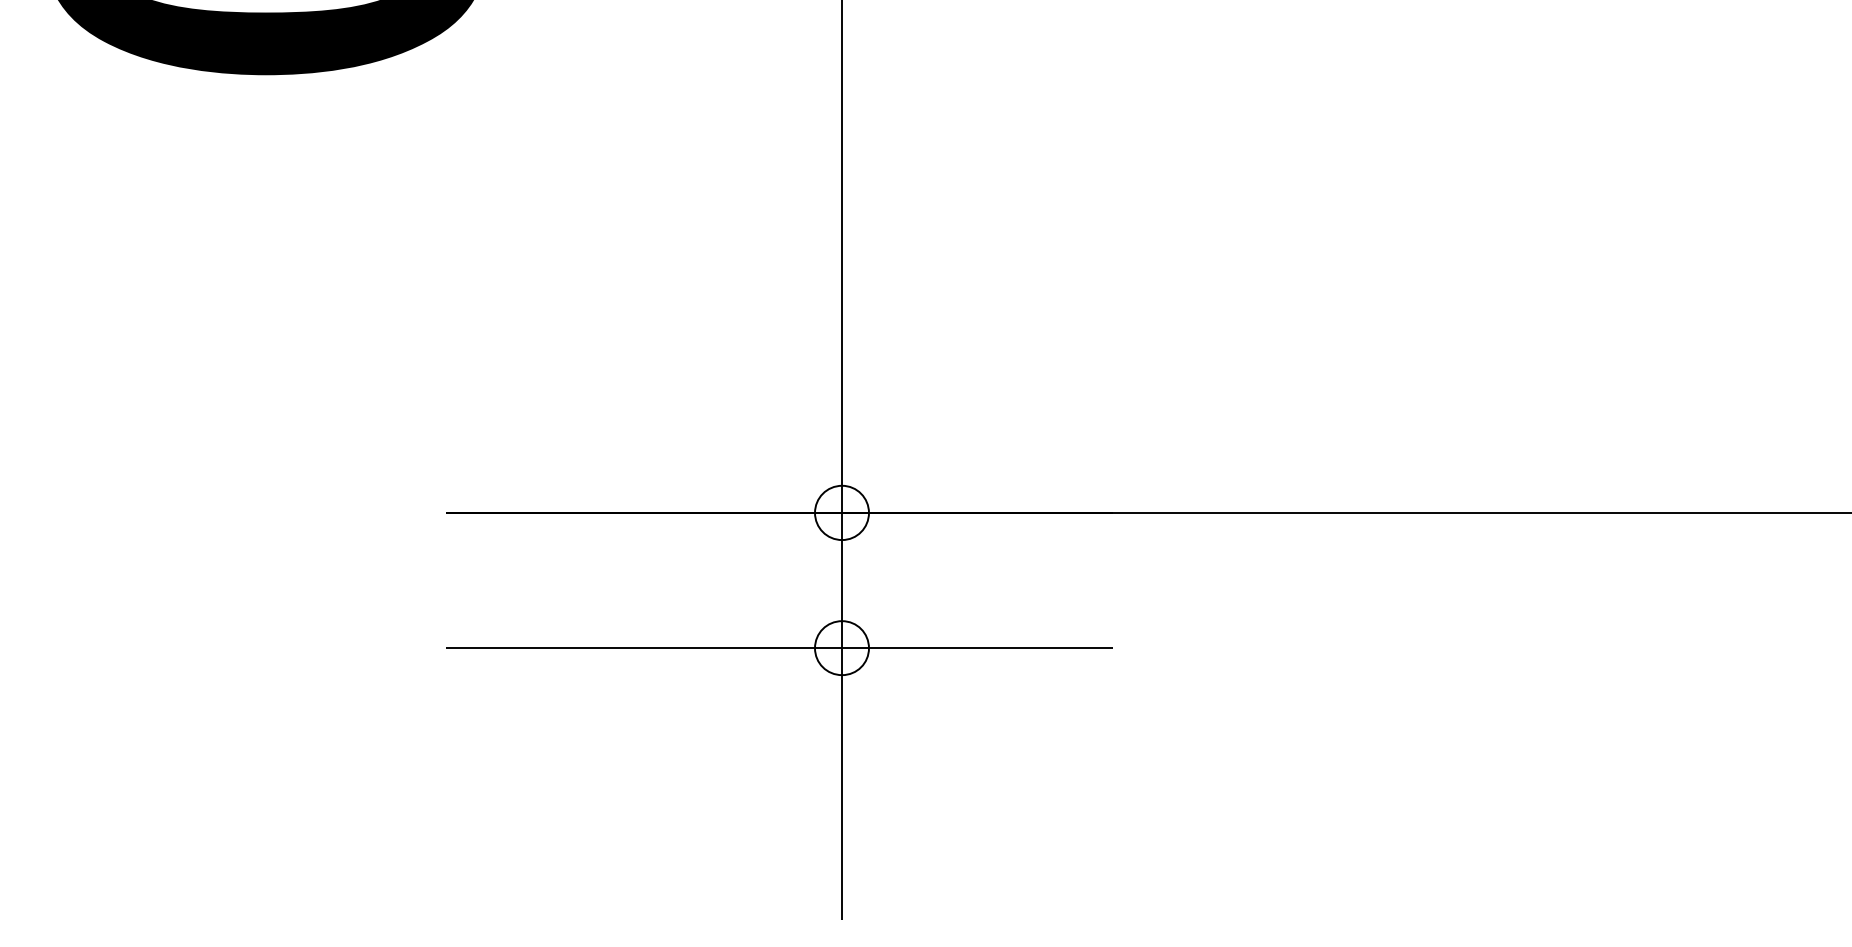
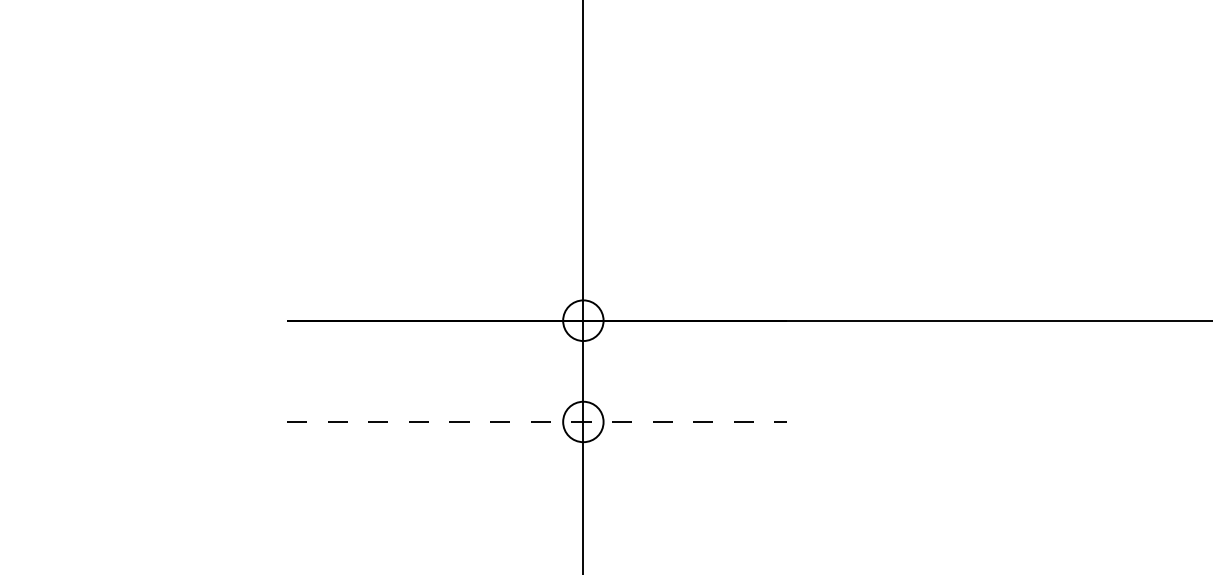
line: (779, 648) -> (536, 422), solid -> dashed

